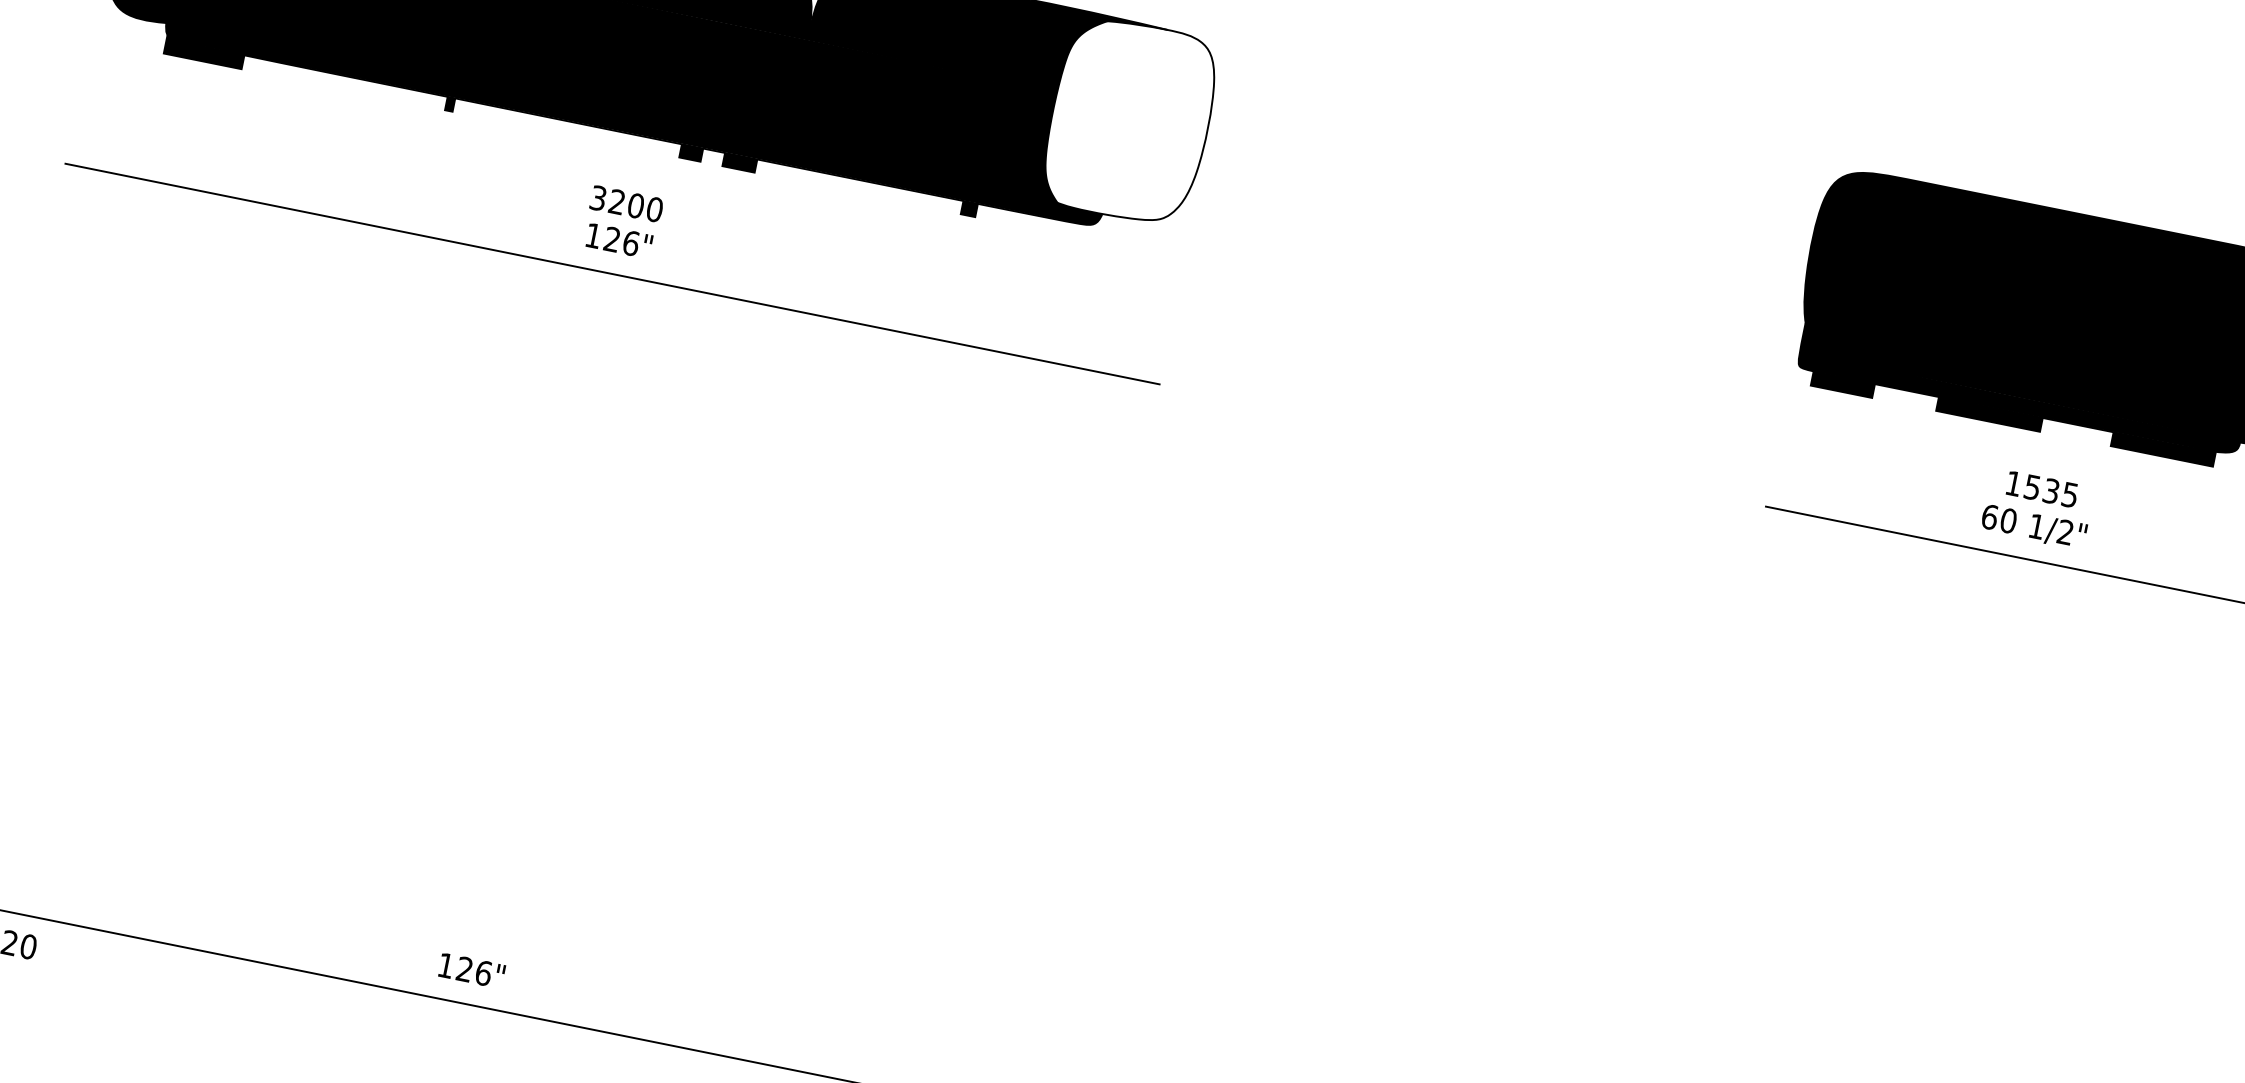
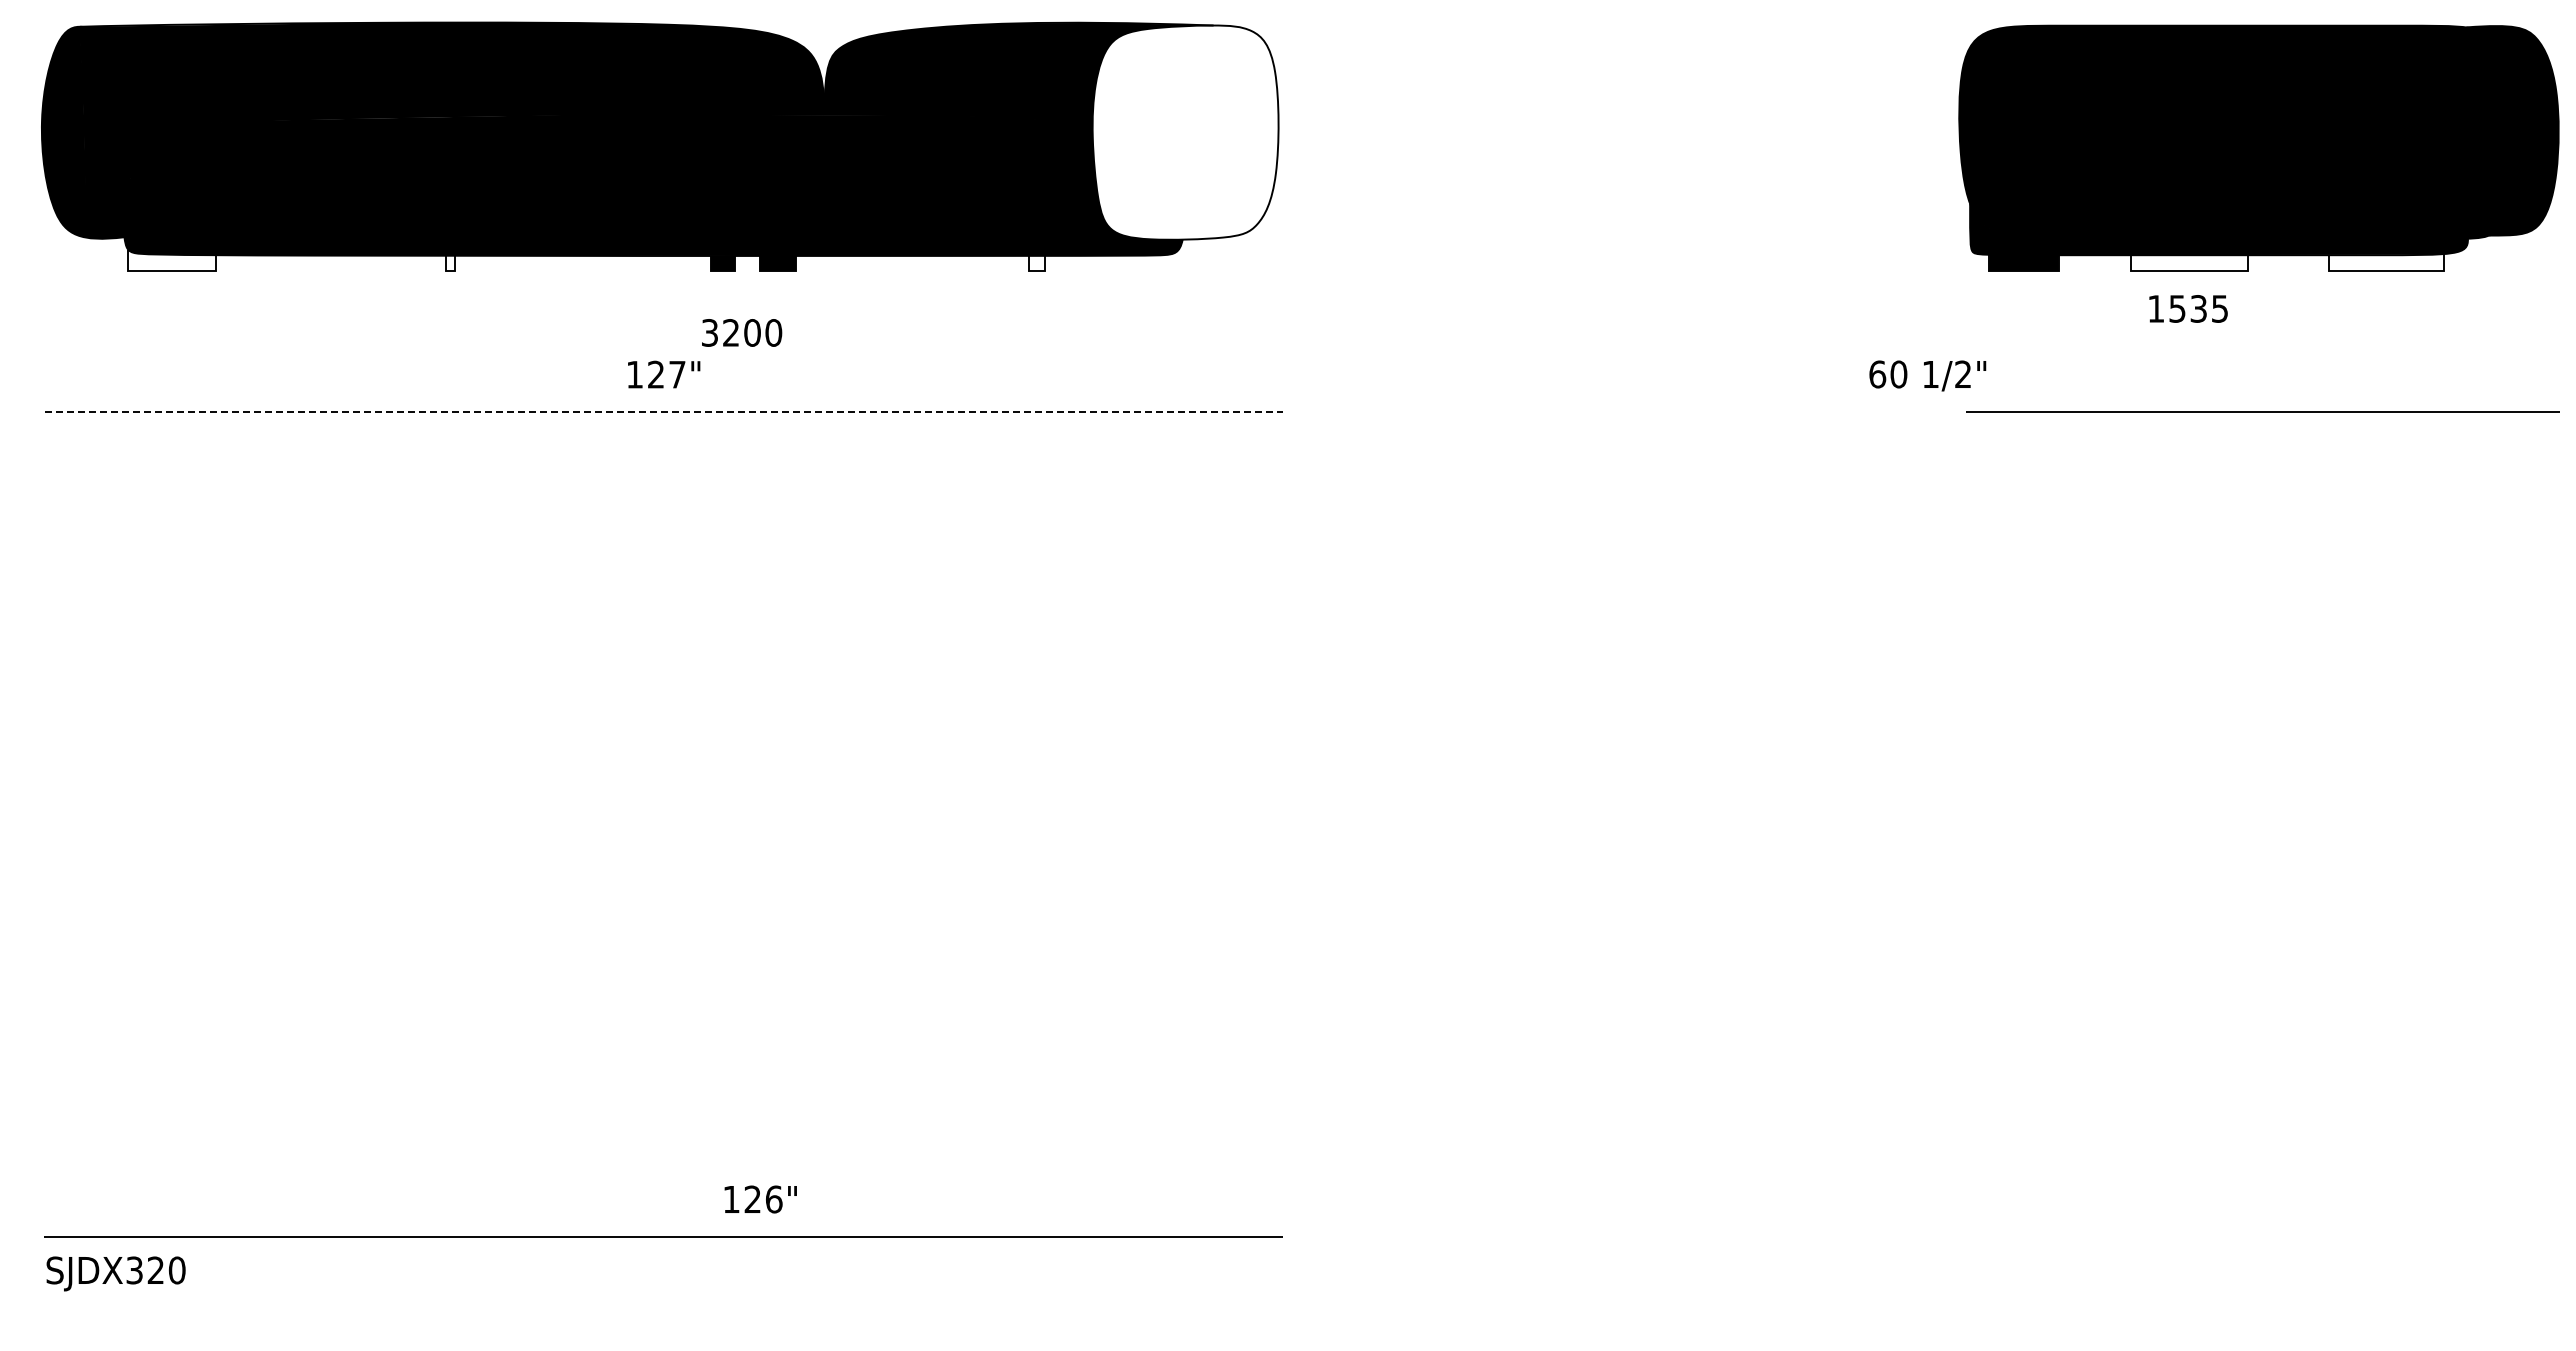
fill: (204, 51) -> (172, 259), removed
fill: (450, 103) -> (450, 262), removed
fill: (1066, 108) -> (1120, 132), removed
text: (627, 203) -> (742, 332), moved
fill: (969, 208) -> (1037, 262), removed
text: (631, 243) -> (677, 374), 126" -> 127"
line: (612, 274) -> (664, 412), solid -> dashed
fill: (1989, 413) -> (2189, 262), removed
fill: (2162, 448) -> (2385, 262), removed
text: (2042, 489) -> (2188, 308), moved
text: (2033, 526) -> (1927, 375), moved
text: (471, 970) -> (760, 1199), moved

